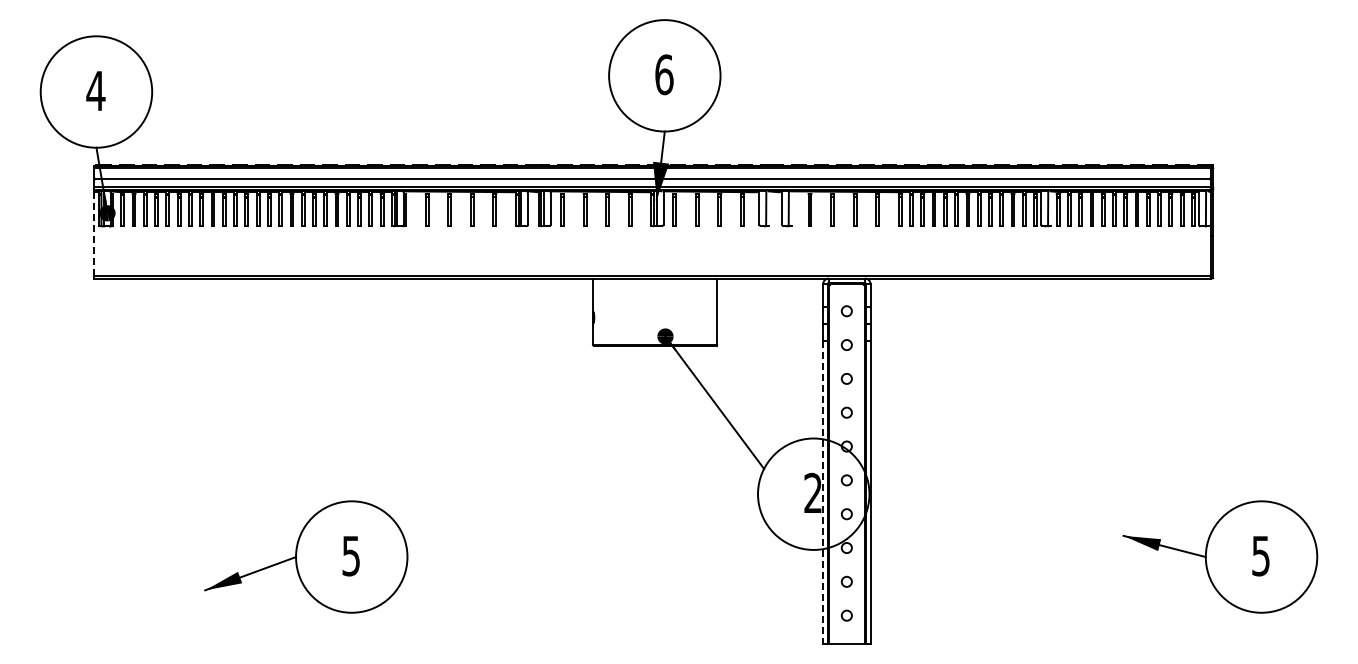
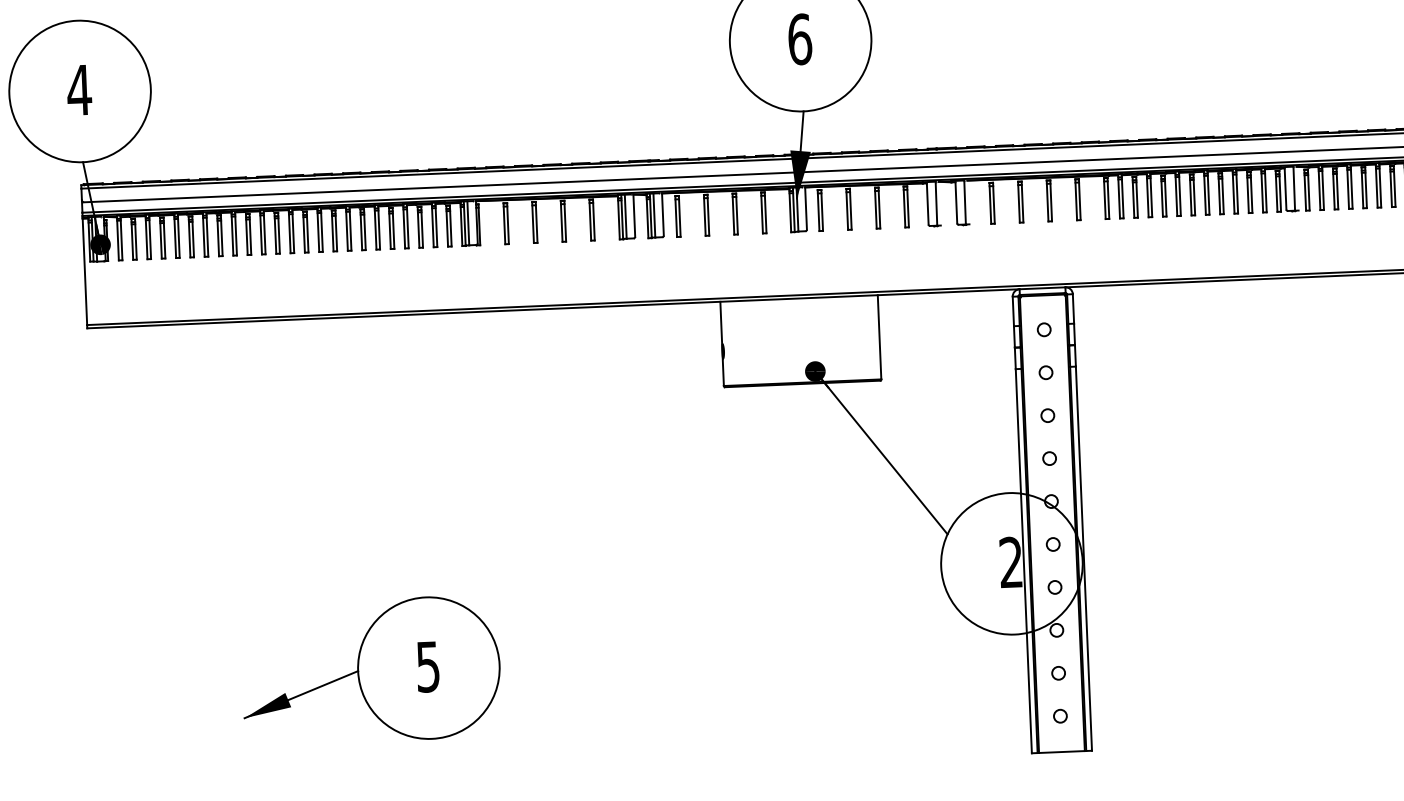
line: (94, 234) -> (85, 272), dashed -> solid
line: (823, 493) -> (1024, 562), dashed -> solid

